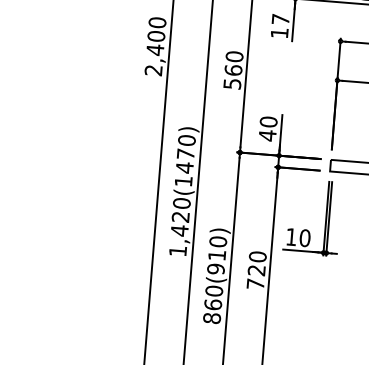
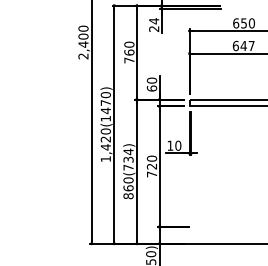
text: (280, 27) -> (154, 25), 17 -> 24
text: (232, 84) -> (129, 60), 560 -> 760
text: (266, 135) -> (151, 88), 40 -> 60
text: (217, 254) -> (128, 159), 860(910) -> 860(734)

